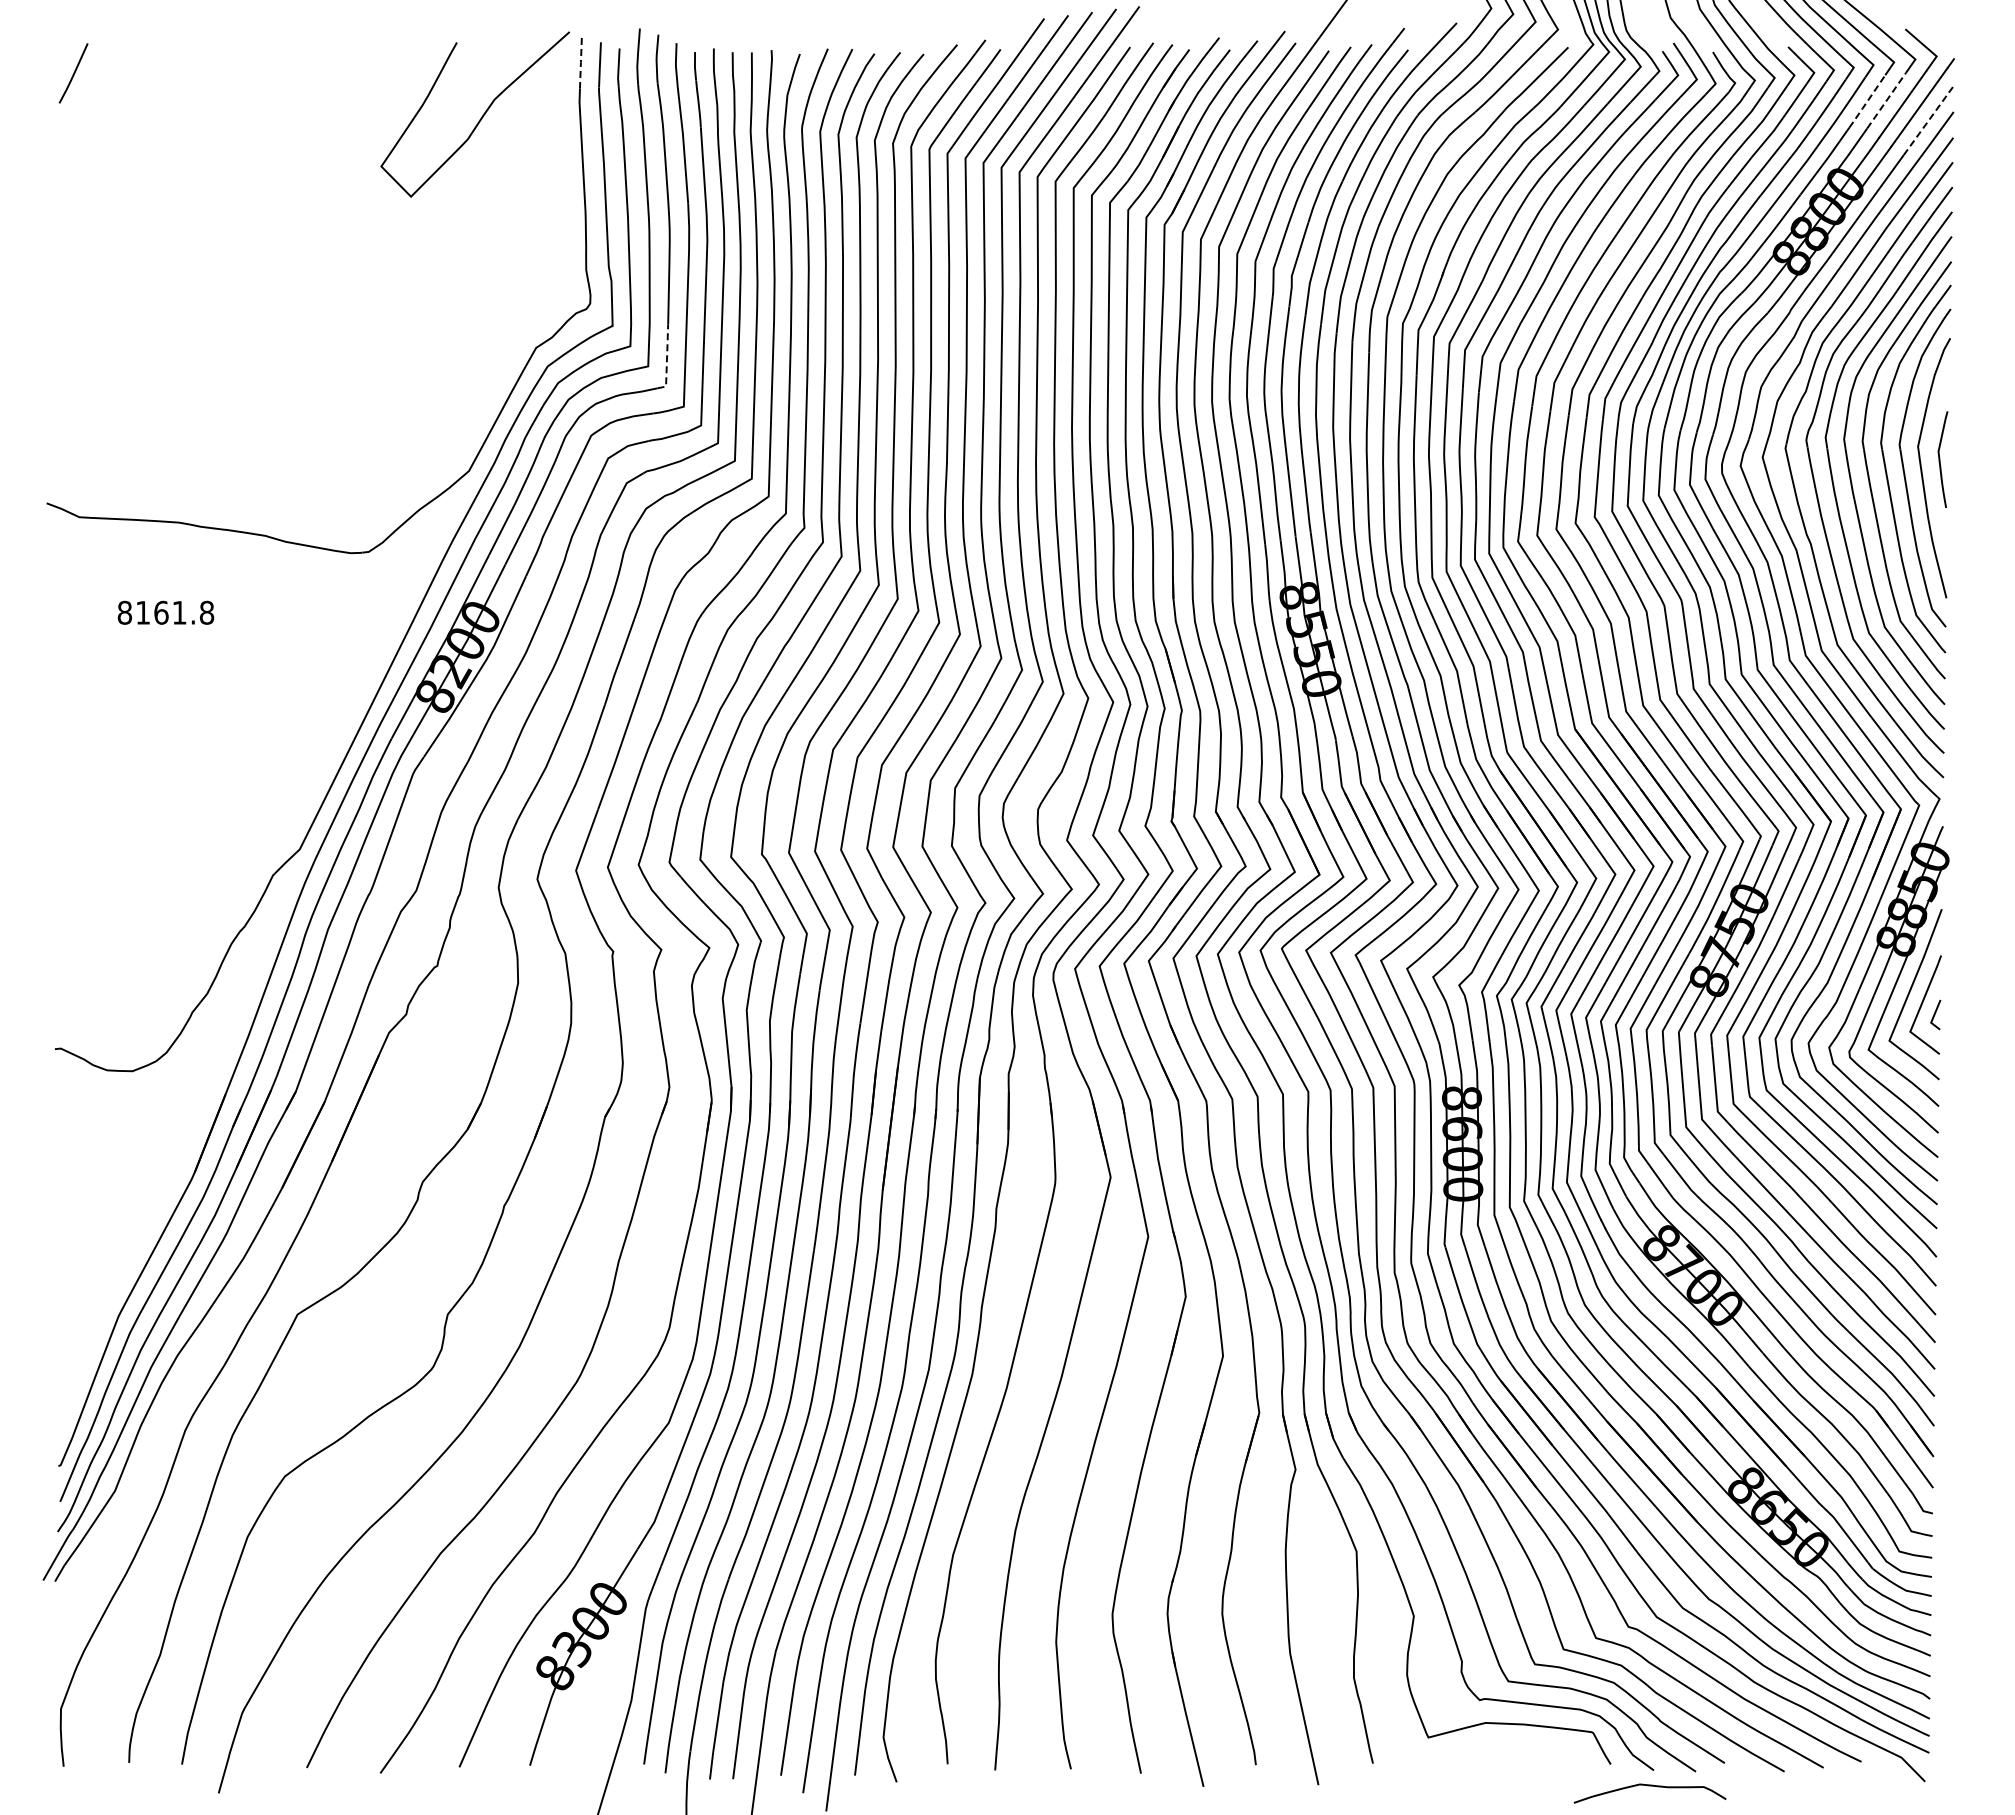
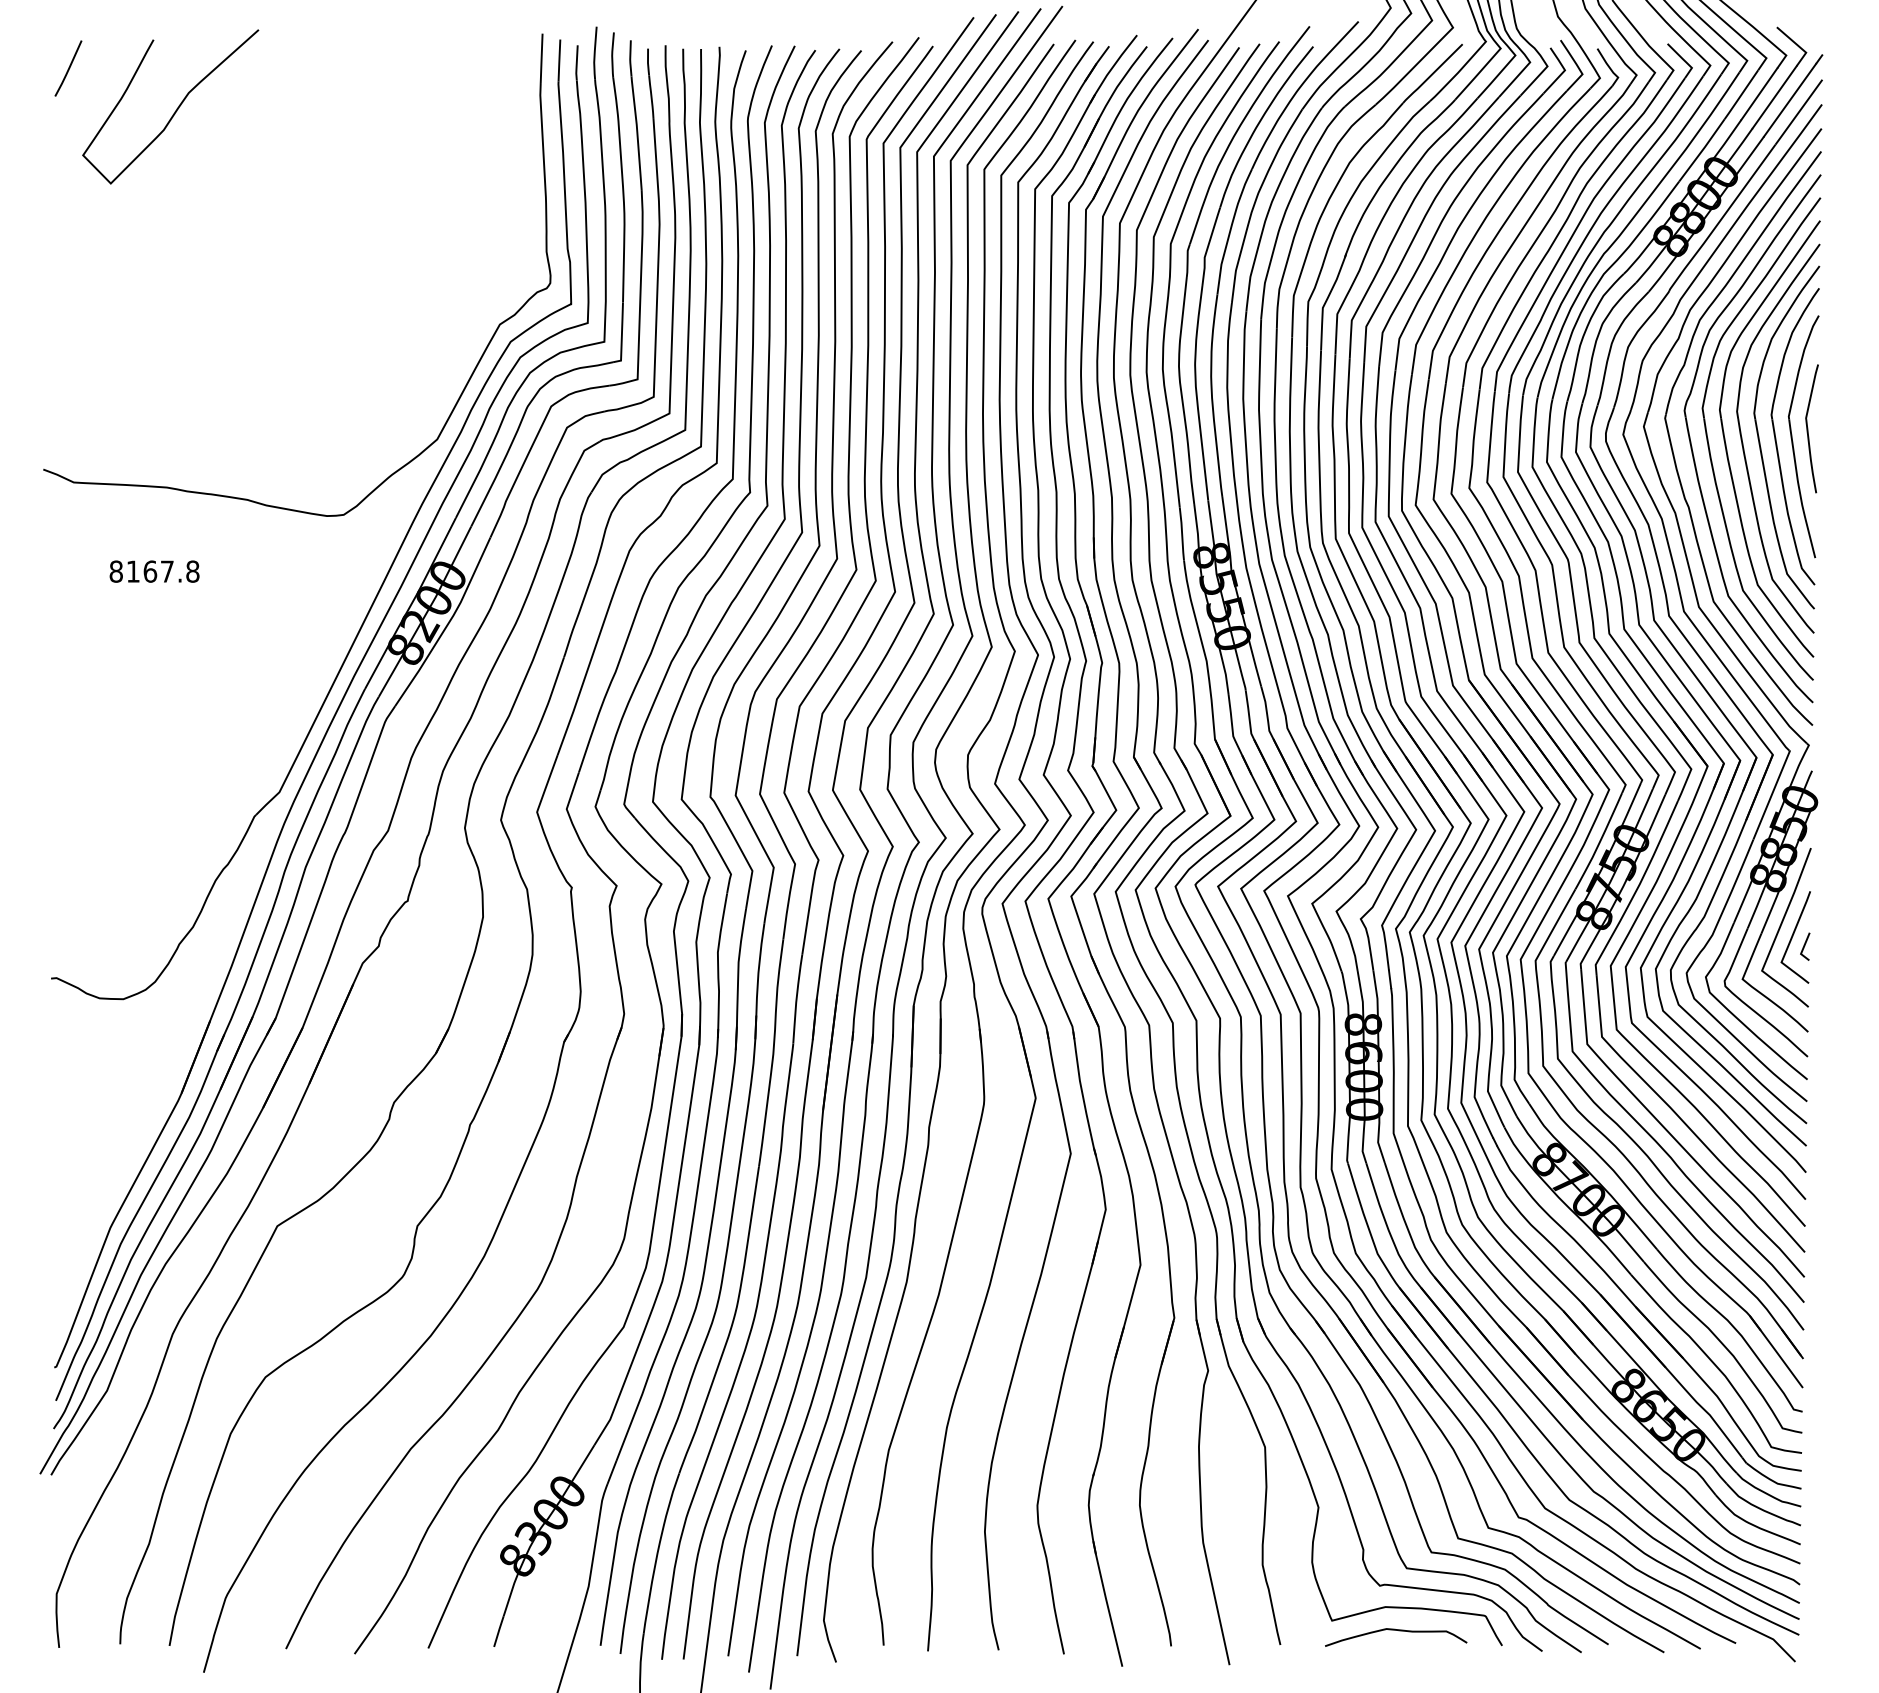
line: (580, 62) -> (541, 58), dashed -> solid
line: (1886, 100) -> (1759, 93), dashed -> solid
line: (1867, 101) -> (1741, 94), dashed -> solid
curve: (481, 116) -> (176, 108), moved
line: (1928, 120) -> (1798, 112), dashed -> solid
line: (667, 359) -> (622, 335), dashed -> solid
part: (1942, 459) -> (1811, 428), size x1.43
text: (179, 612) -> (167, 571), 8161.8 -> 8167.8
curve: (1649, 1786) -> (1395, 1630), moved

